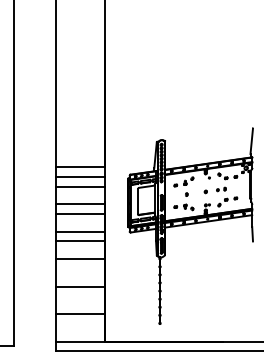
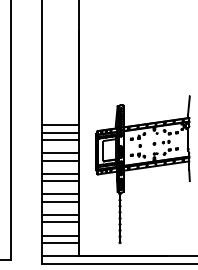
line: (80, 268) -> (60, 201), added
line: (80, 296) -> (60, 222), added
line: (80, 323) -> (60, 242), added

